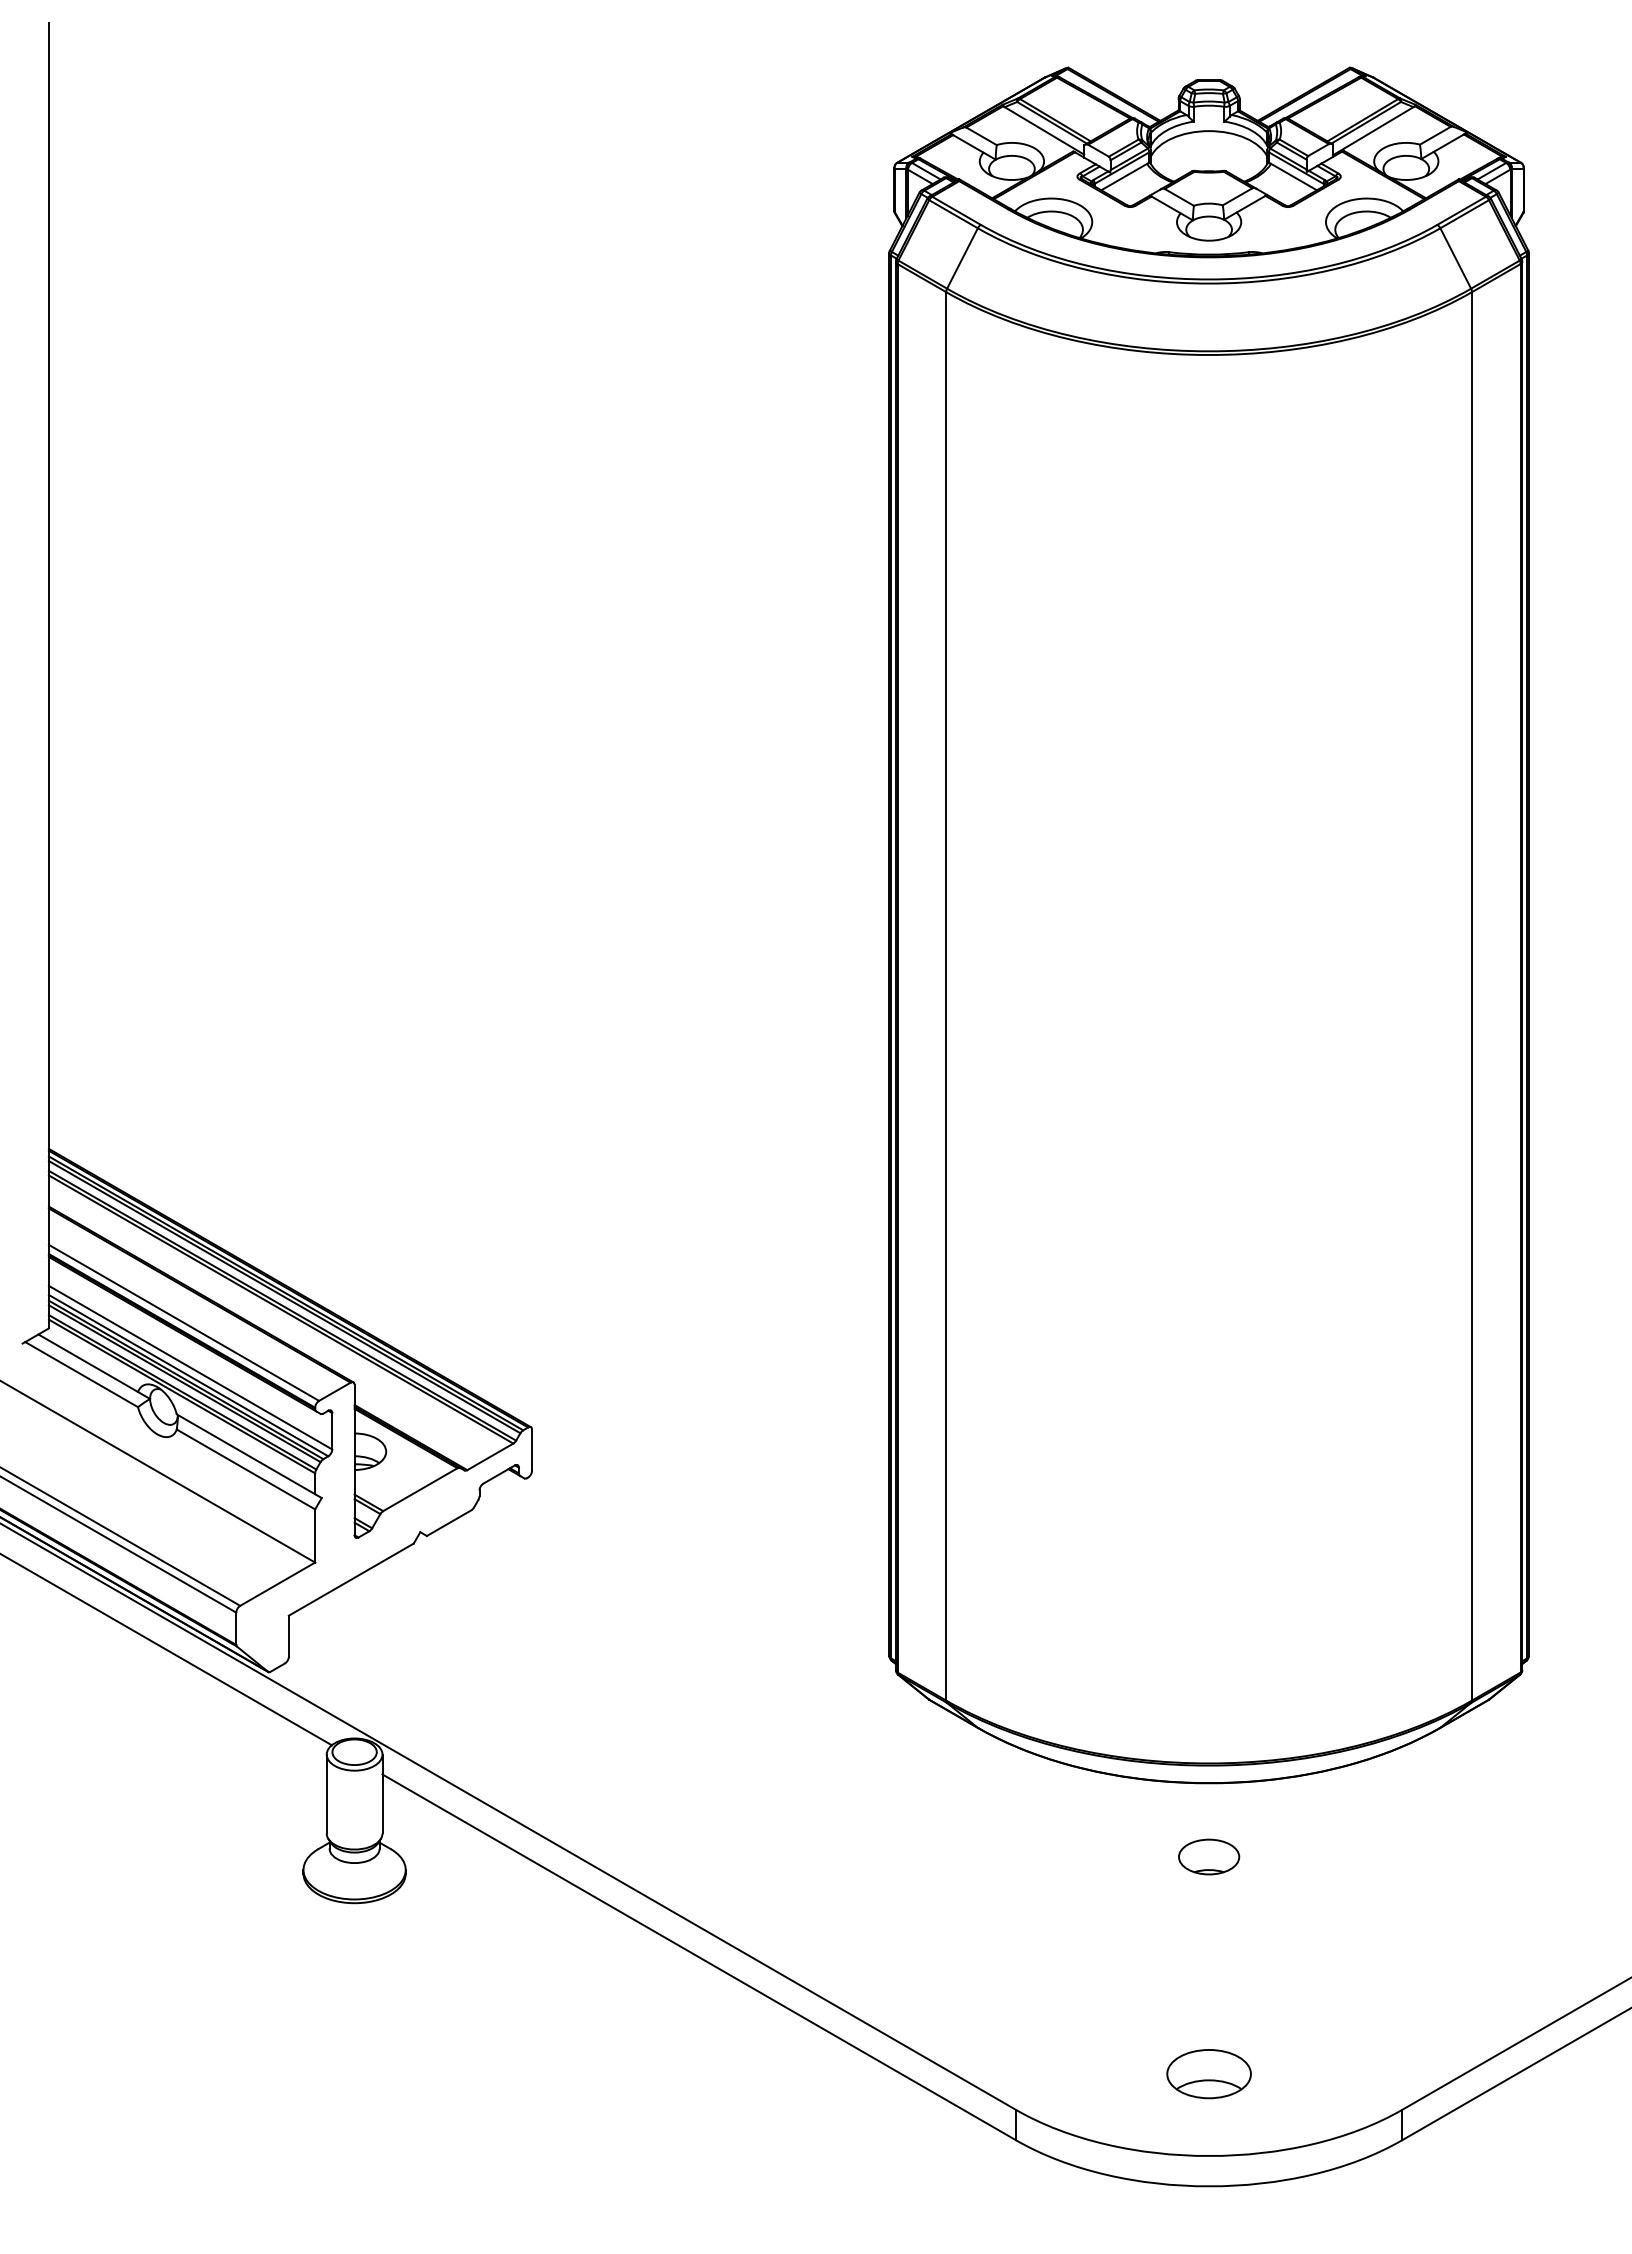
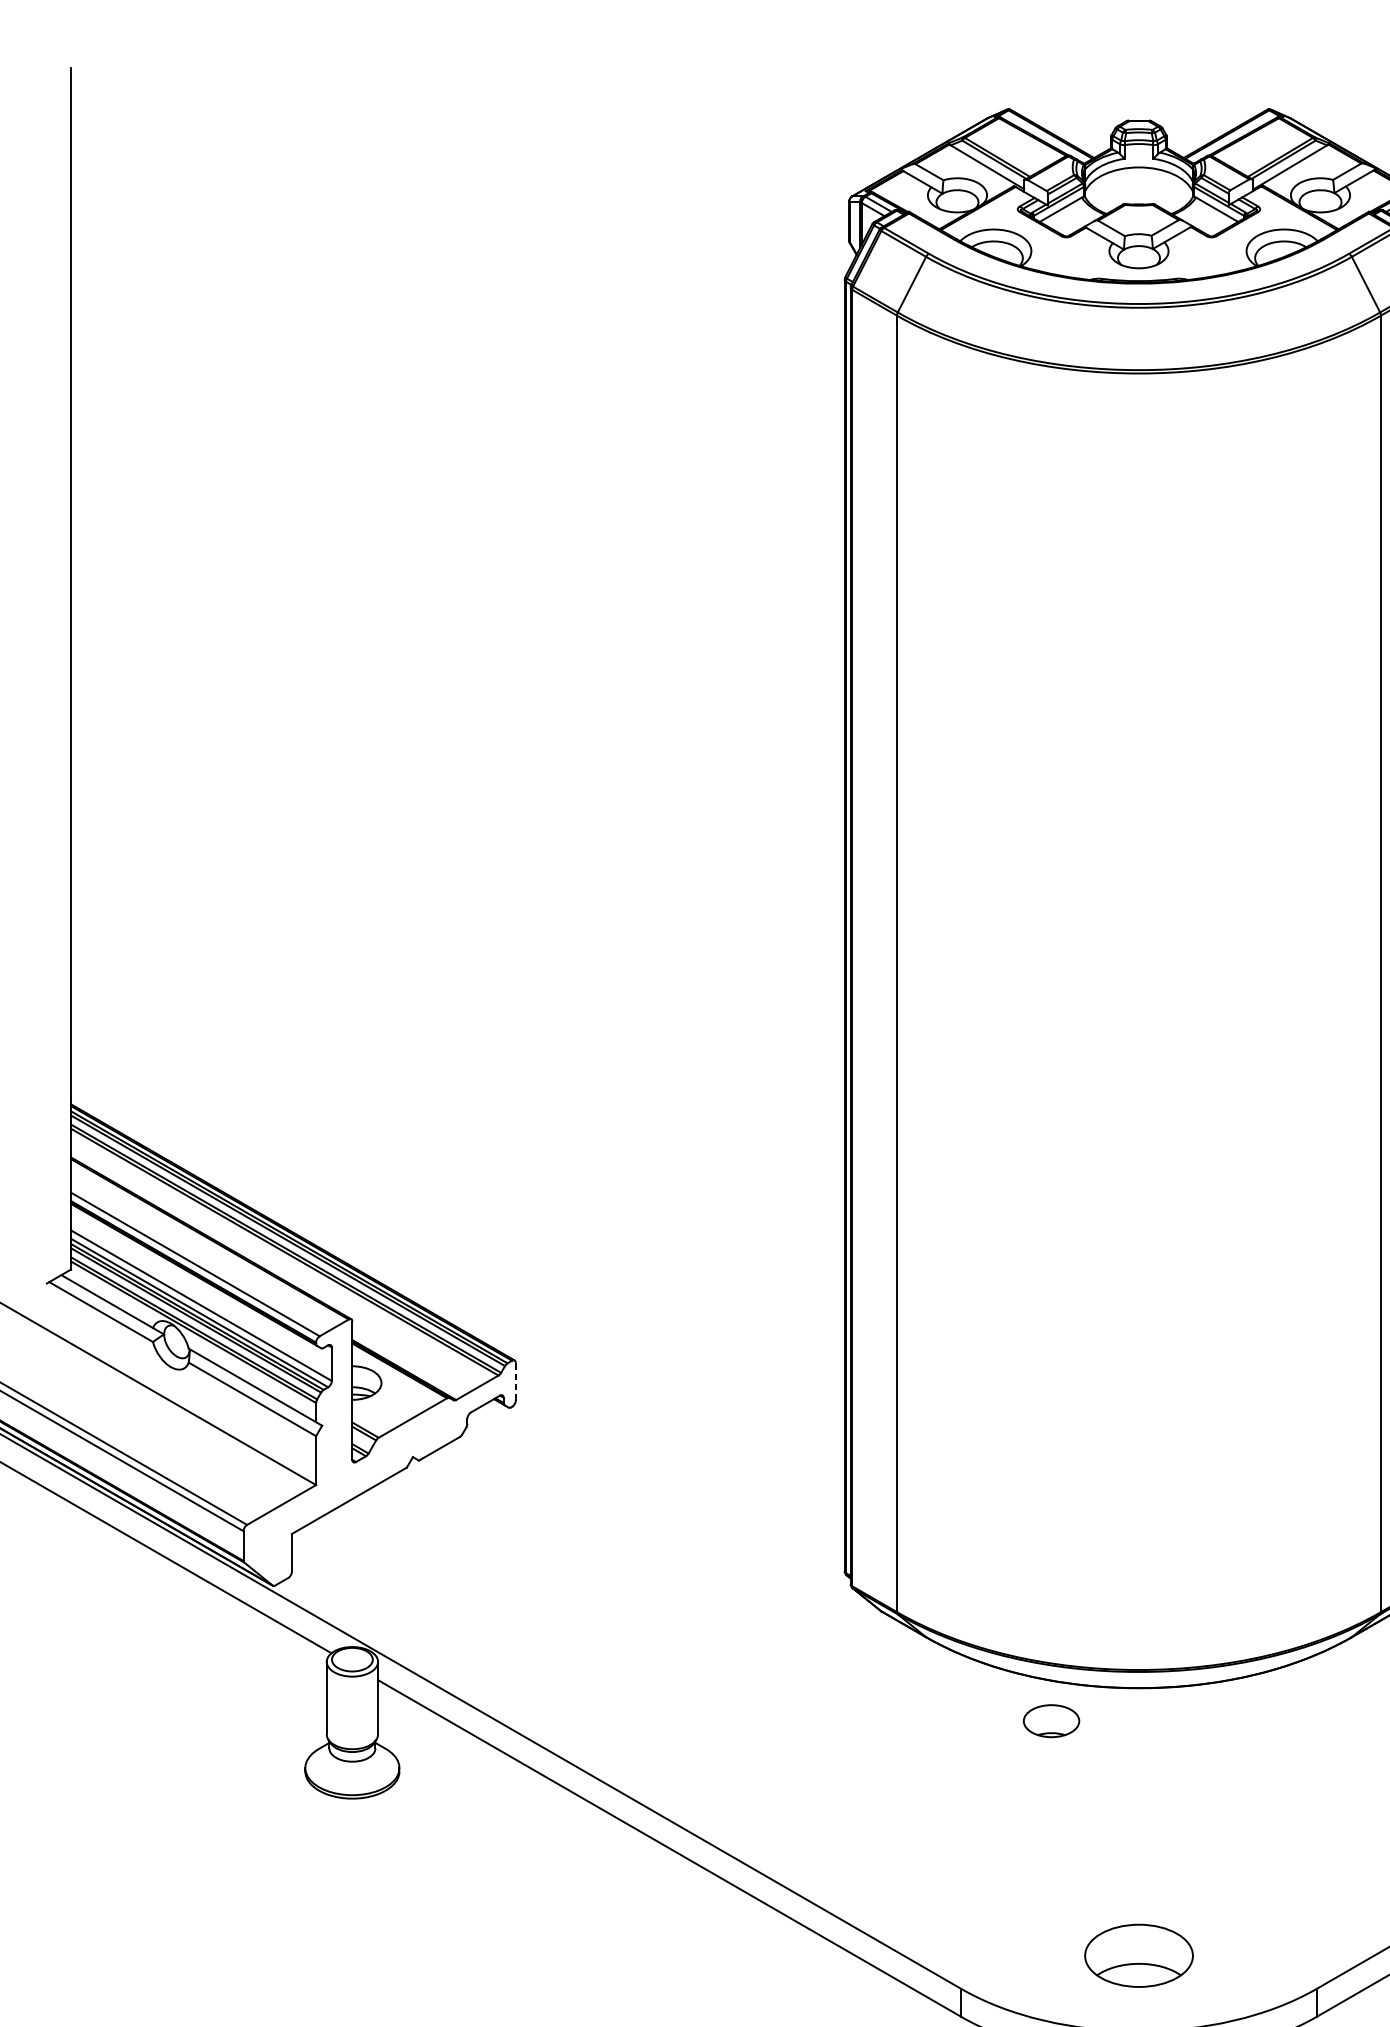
line: (532, 1449) -> (516, 1381), solid -> dashed
part: (1209, 1856) -> (1051, 1720), moved
part: (1208, 2074) -> (1138, 1956), size x1.4

